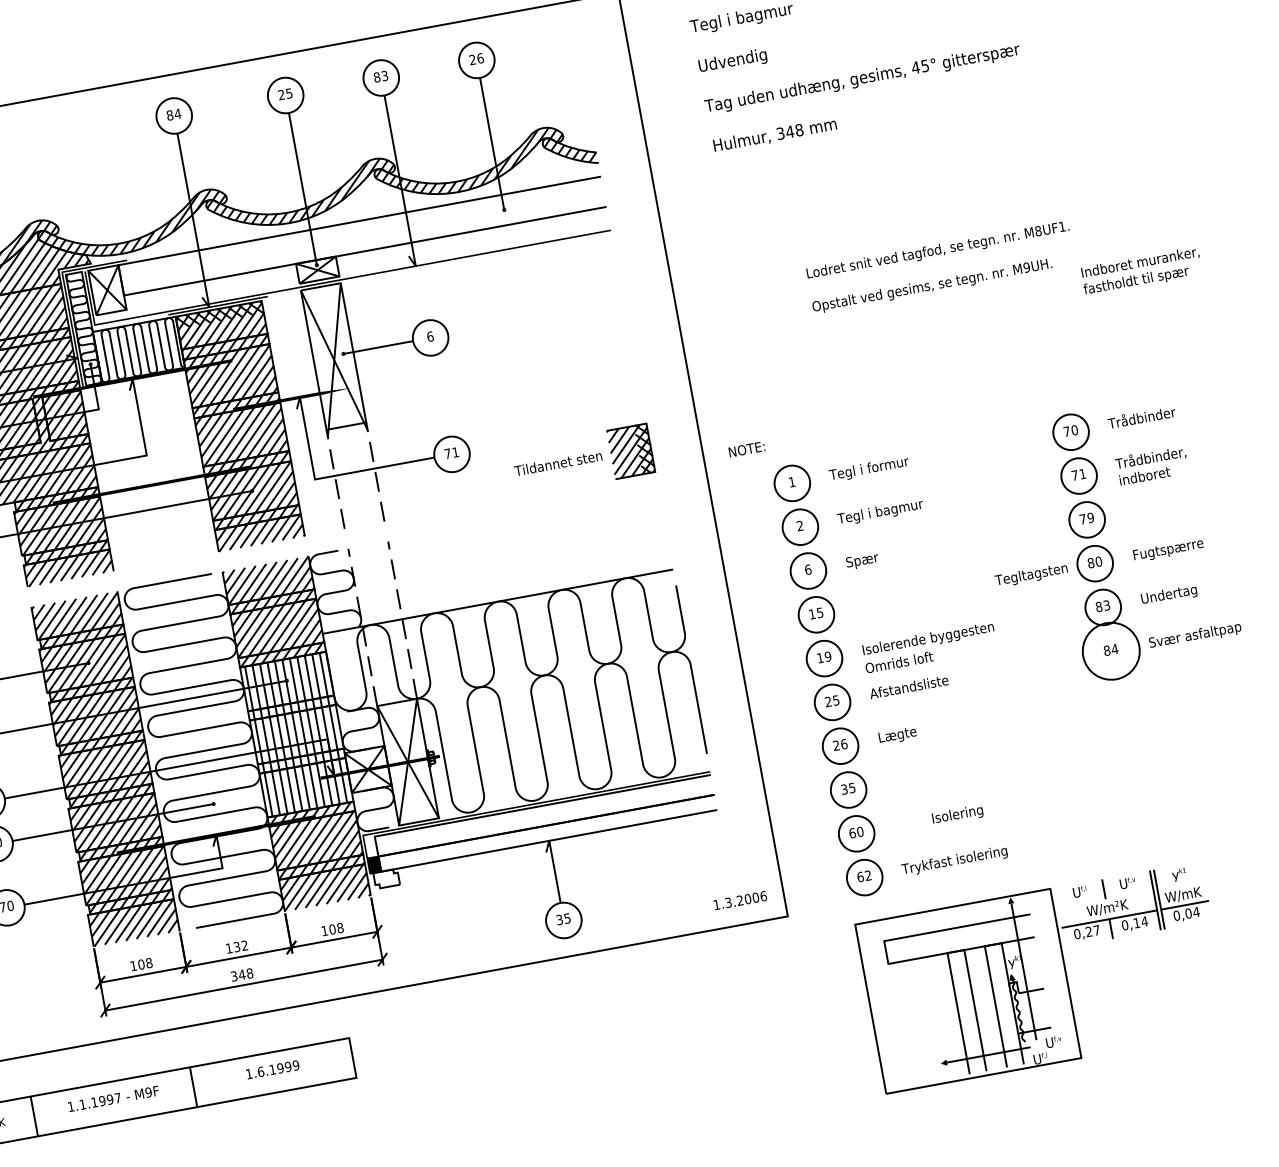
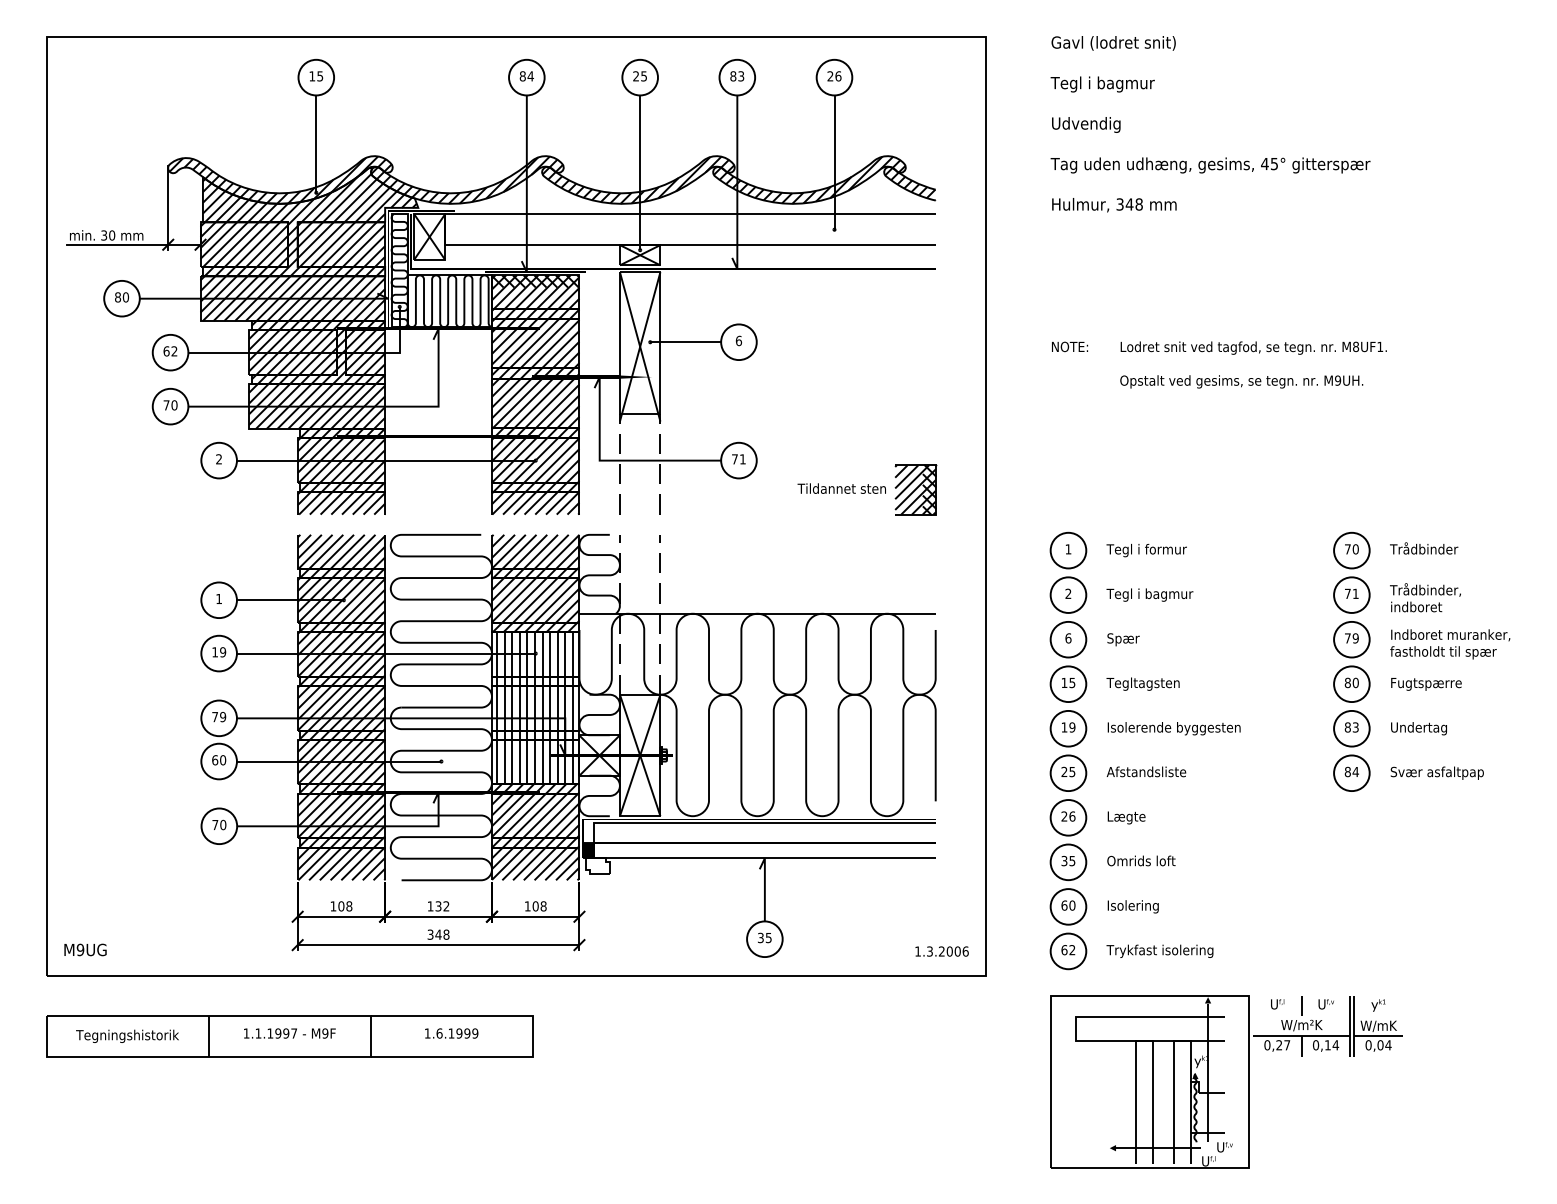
text: (1141, 271) -> (1450, 644), moved
text: (747, 448) -> (1070, 346), moved
text: (1030, 574) -> (1142, 683), moved
circle: (1110, 651) -> (1351, 773), size x0.62
text: (899, 661) -> (1141, 860), moved
text: (956, 815) -> (1132, 906), moved

